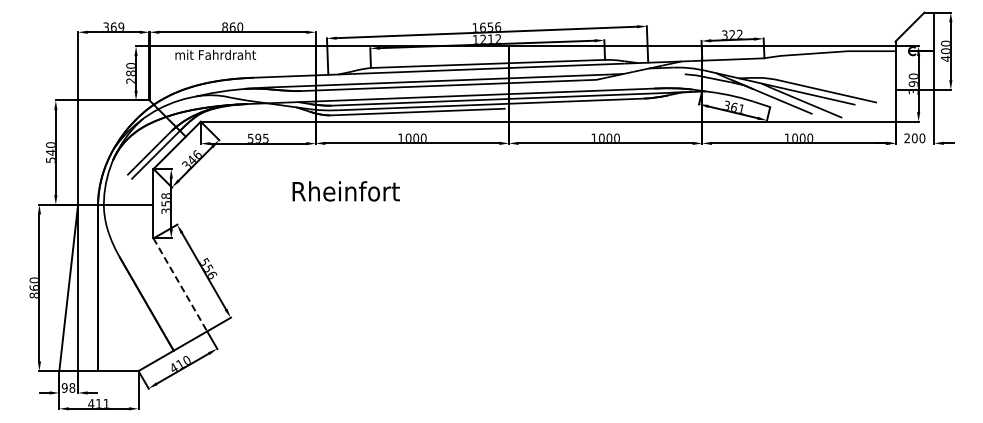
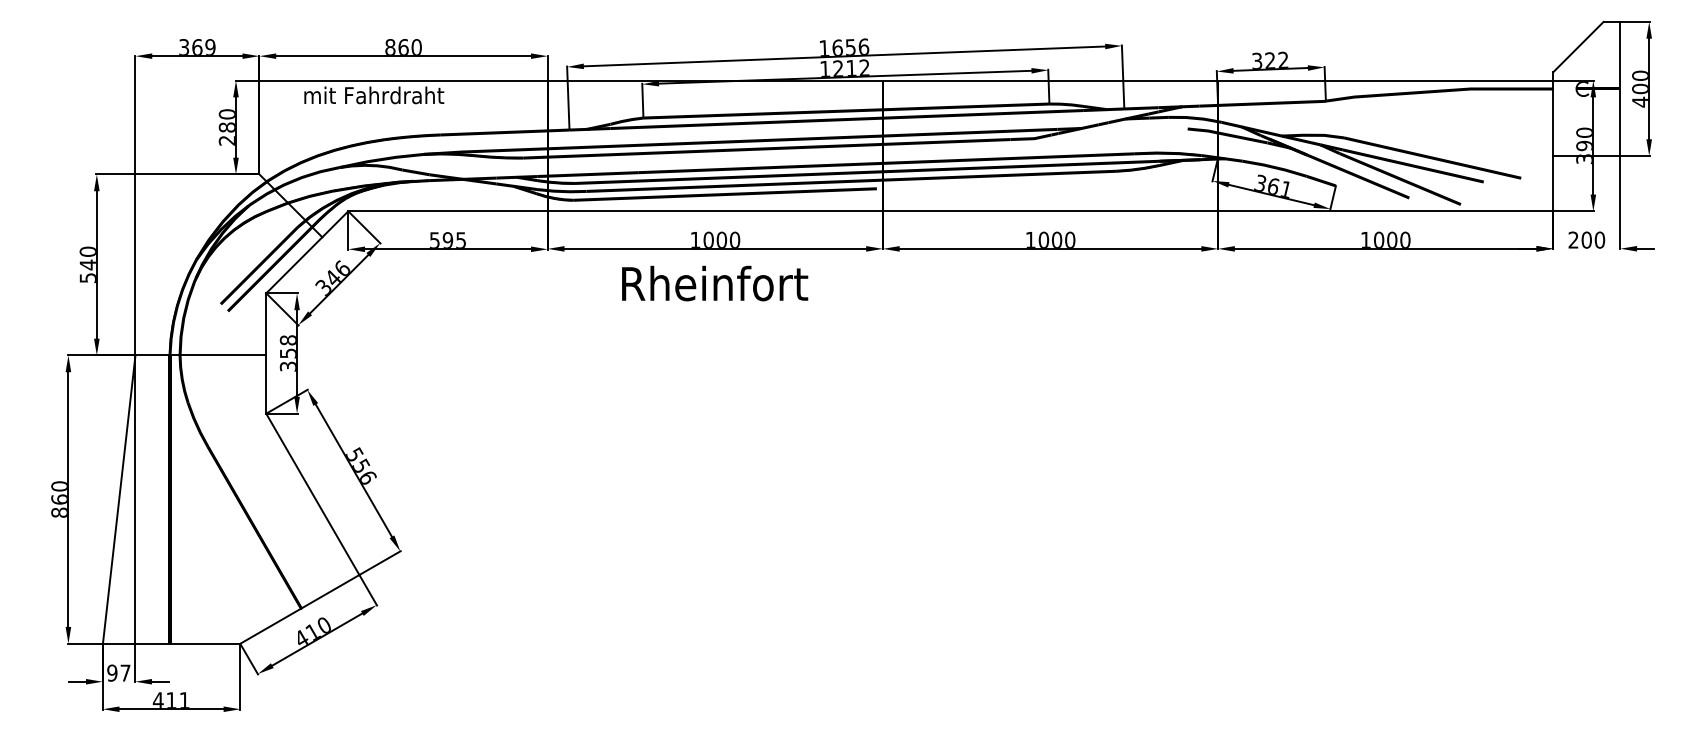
text: (345, 191) -> (713, 283), moved
line: (180, 284) -> (313, 493), dashed -> solid
text: (72, 387) -> (125, 672), 98 -> 97

